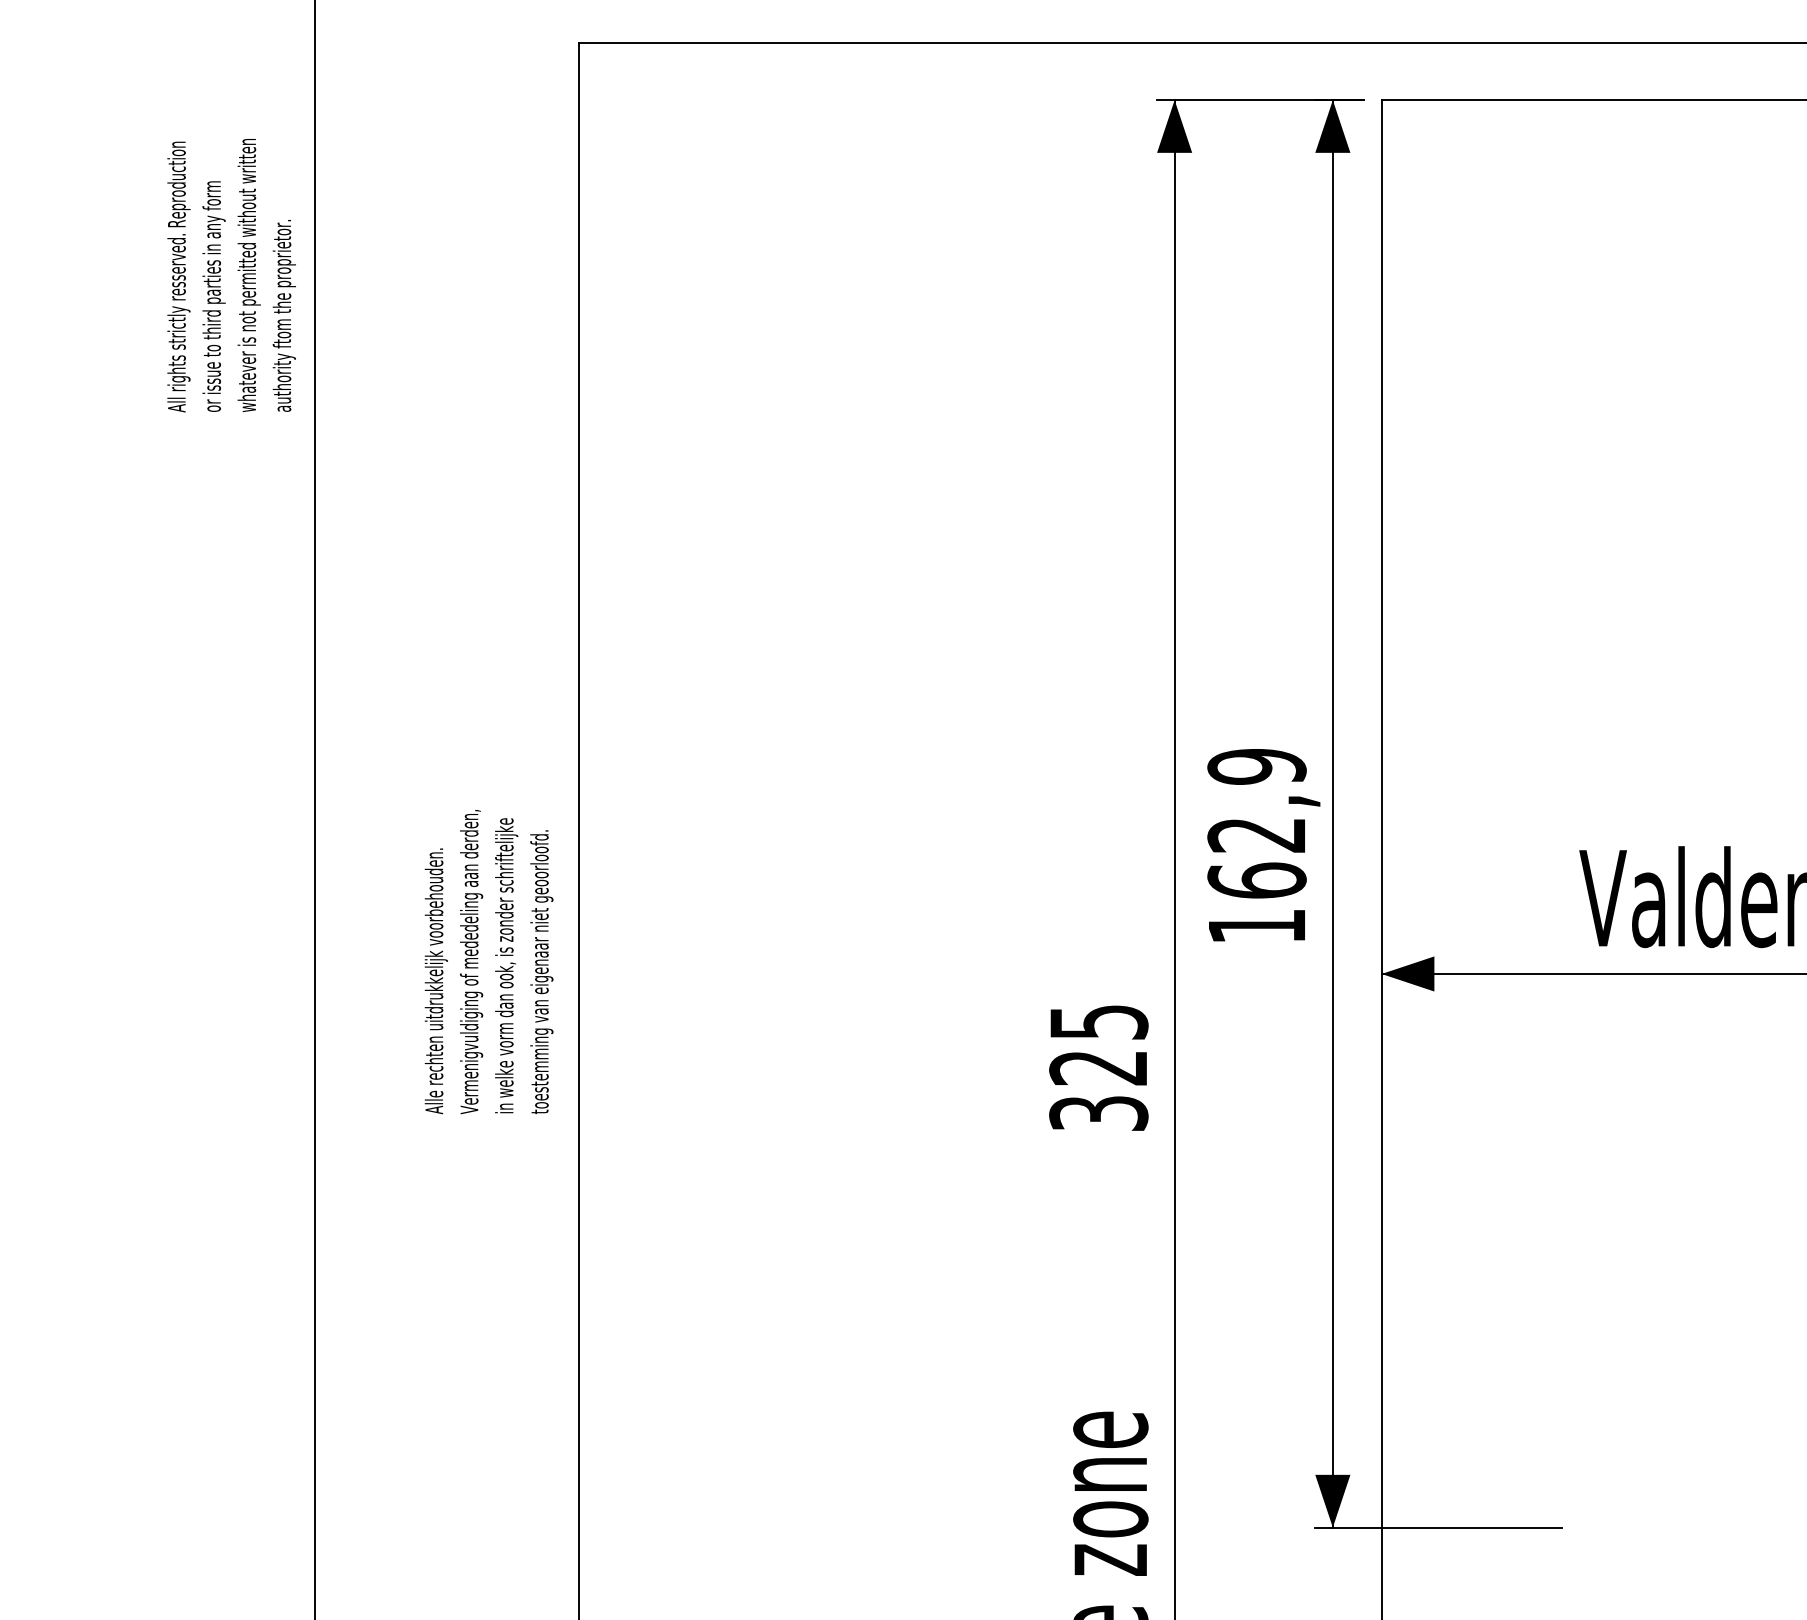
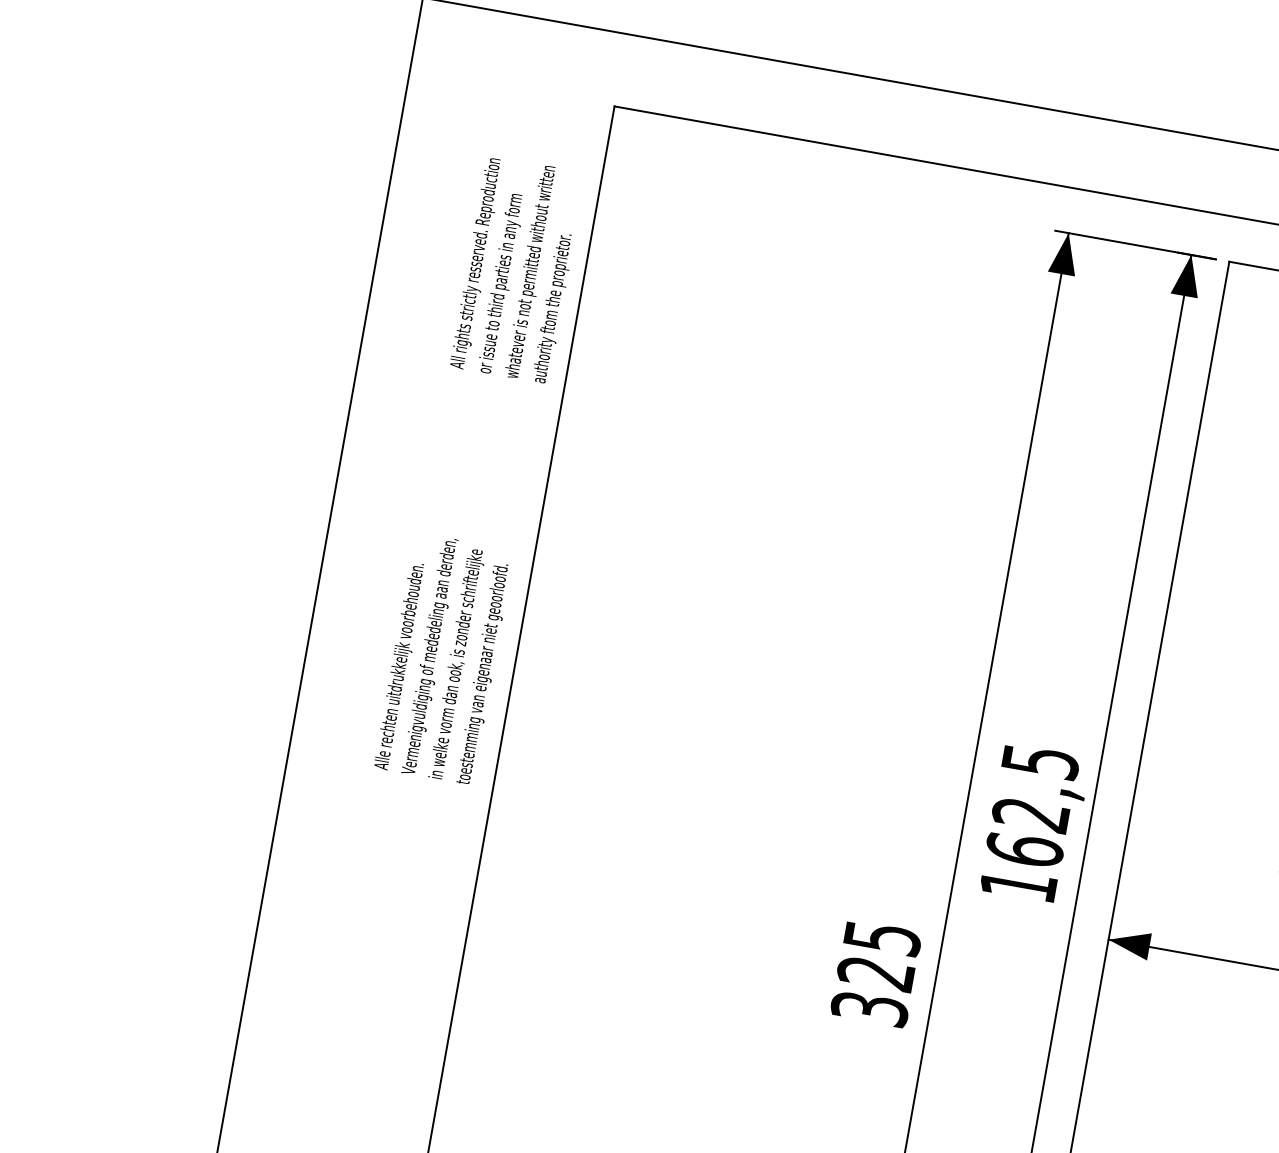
text: (231, 275) -> (517, 269), moved
text: (1256, 766) -> (1040, 761), 162,9 -> 162,5
text: (488, 962) -> (443, 659), moved

